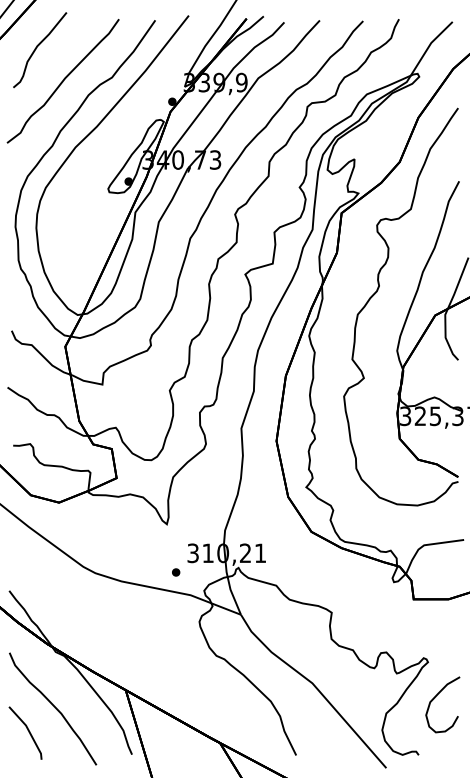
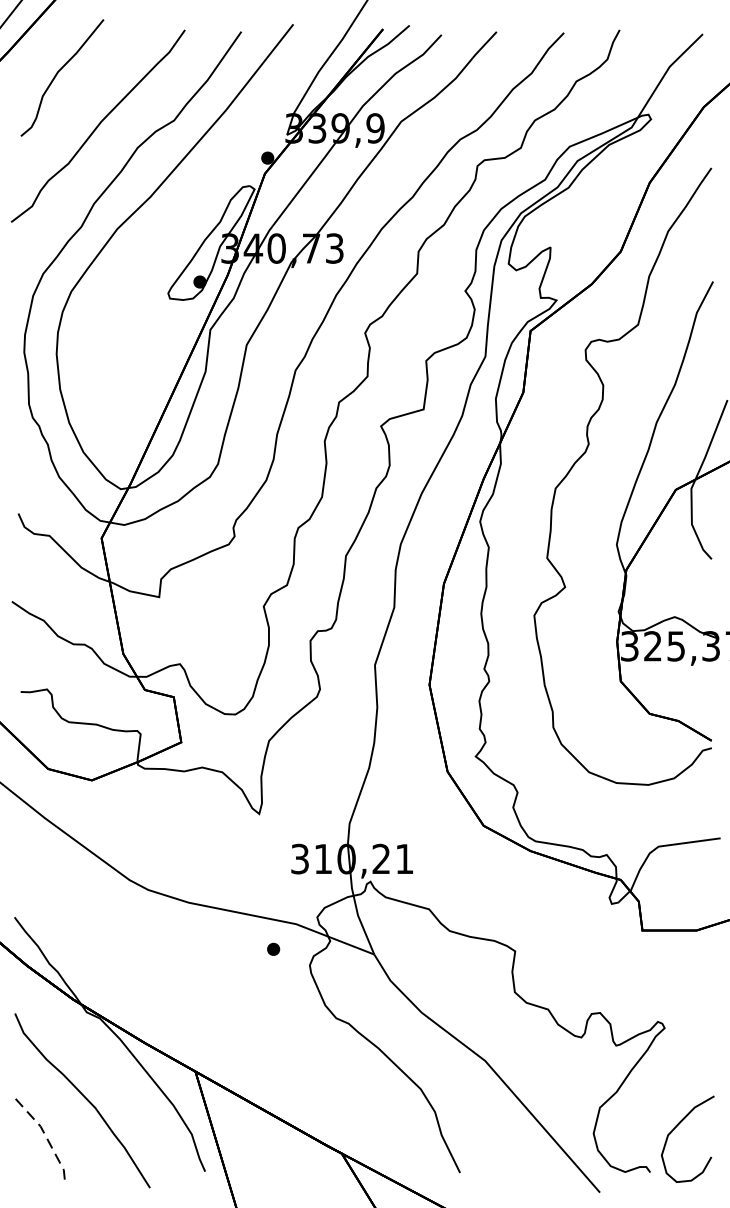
part: (176, 572) -> (274, 949), moved
curve: (435, 698) -> (676, 1129), moved
line: (28, 730) -> (44, 1134), solid -> dashed

